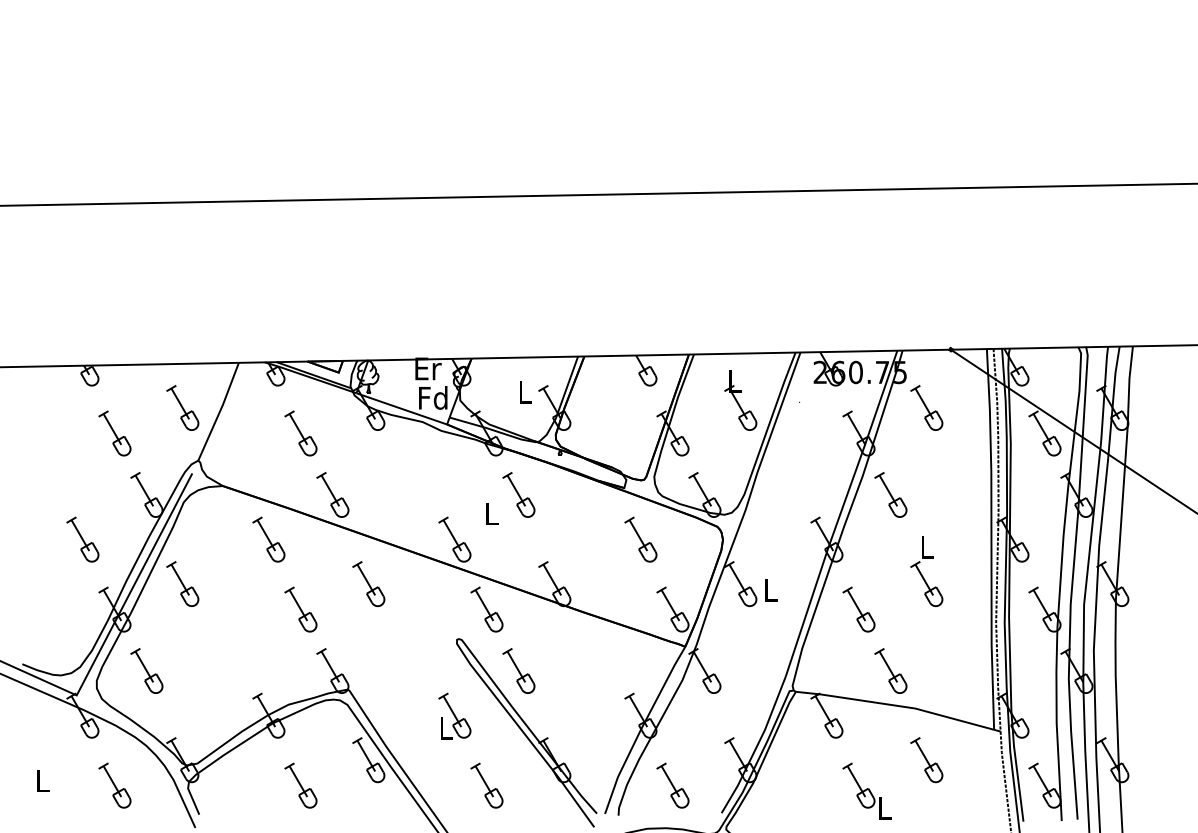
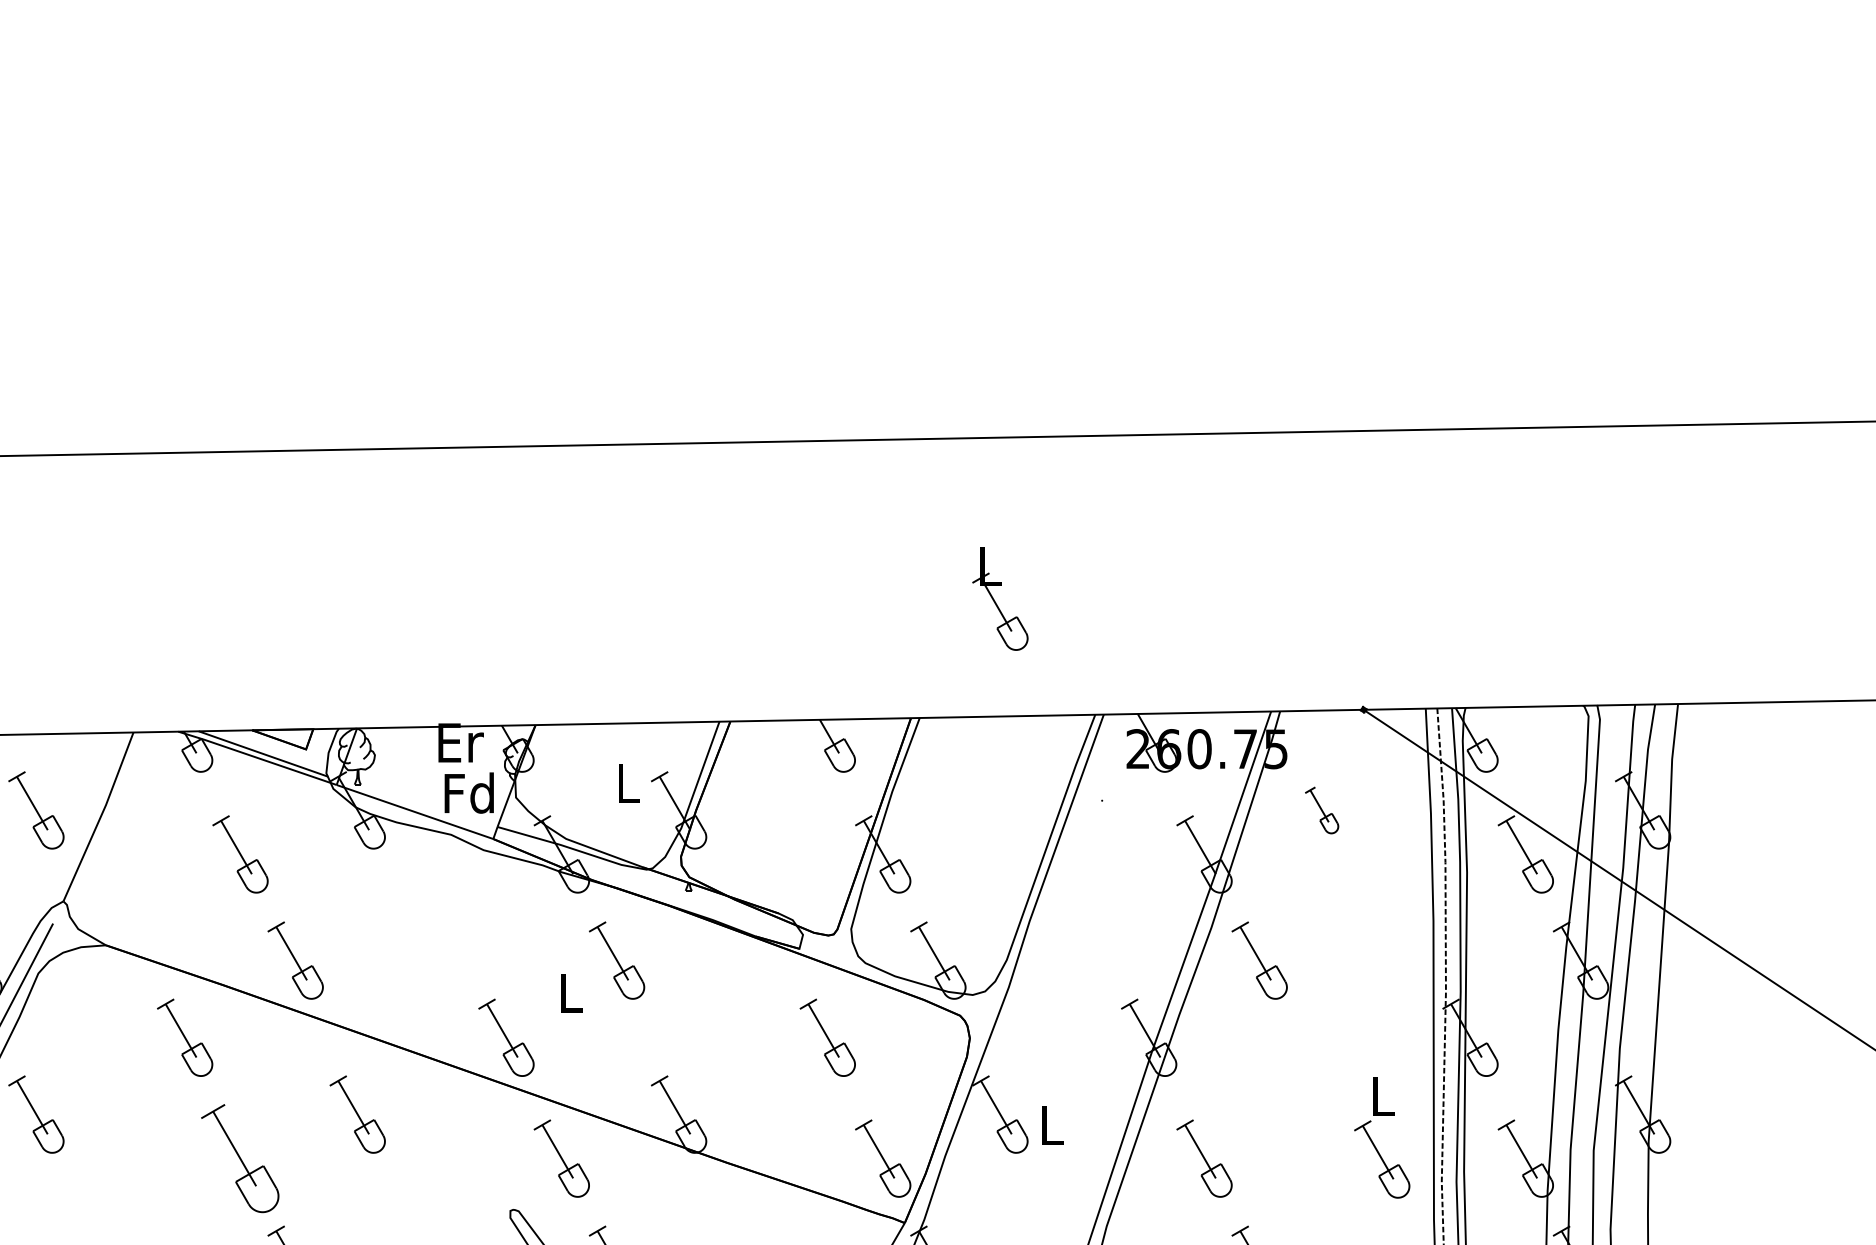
part: (740, 400) -> (1000, 598), moved
part: (926, 407) -> (1321, 809), size x0.6
part: (926, 571) -> (1381, 1137), moved
part: (300, 609) -> (239, 1158), size x1.4

